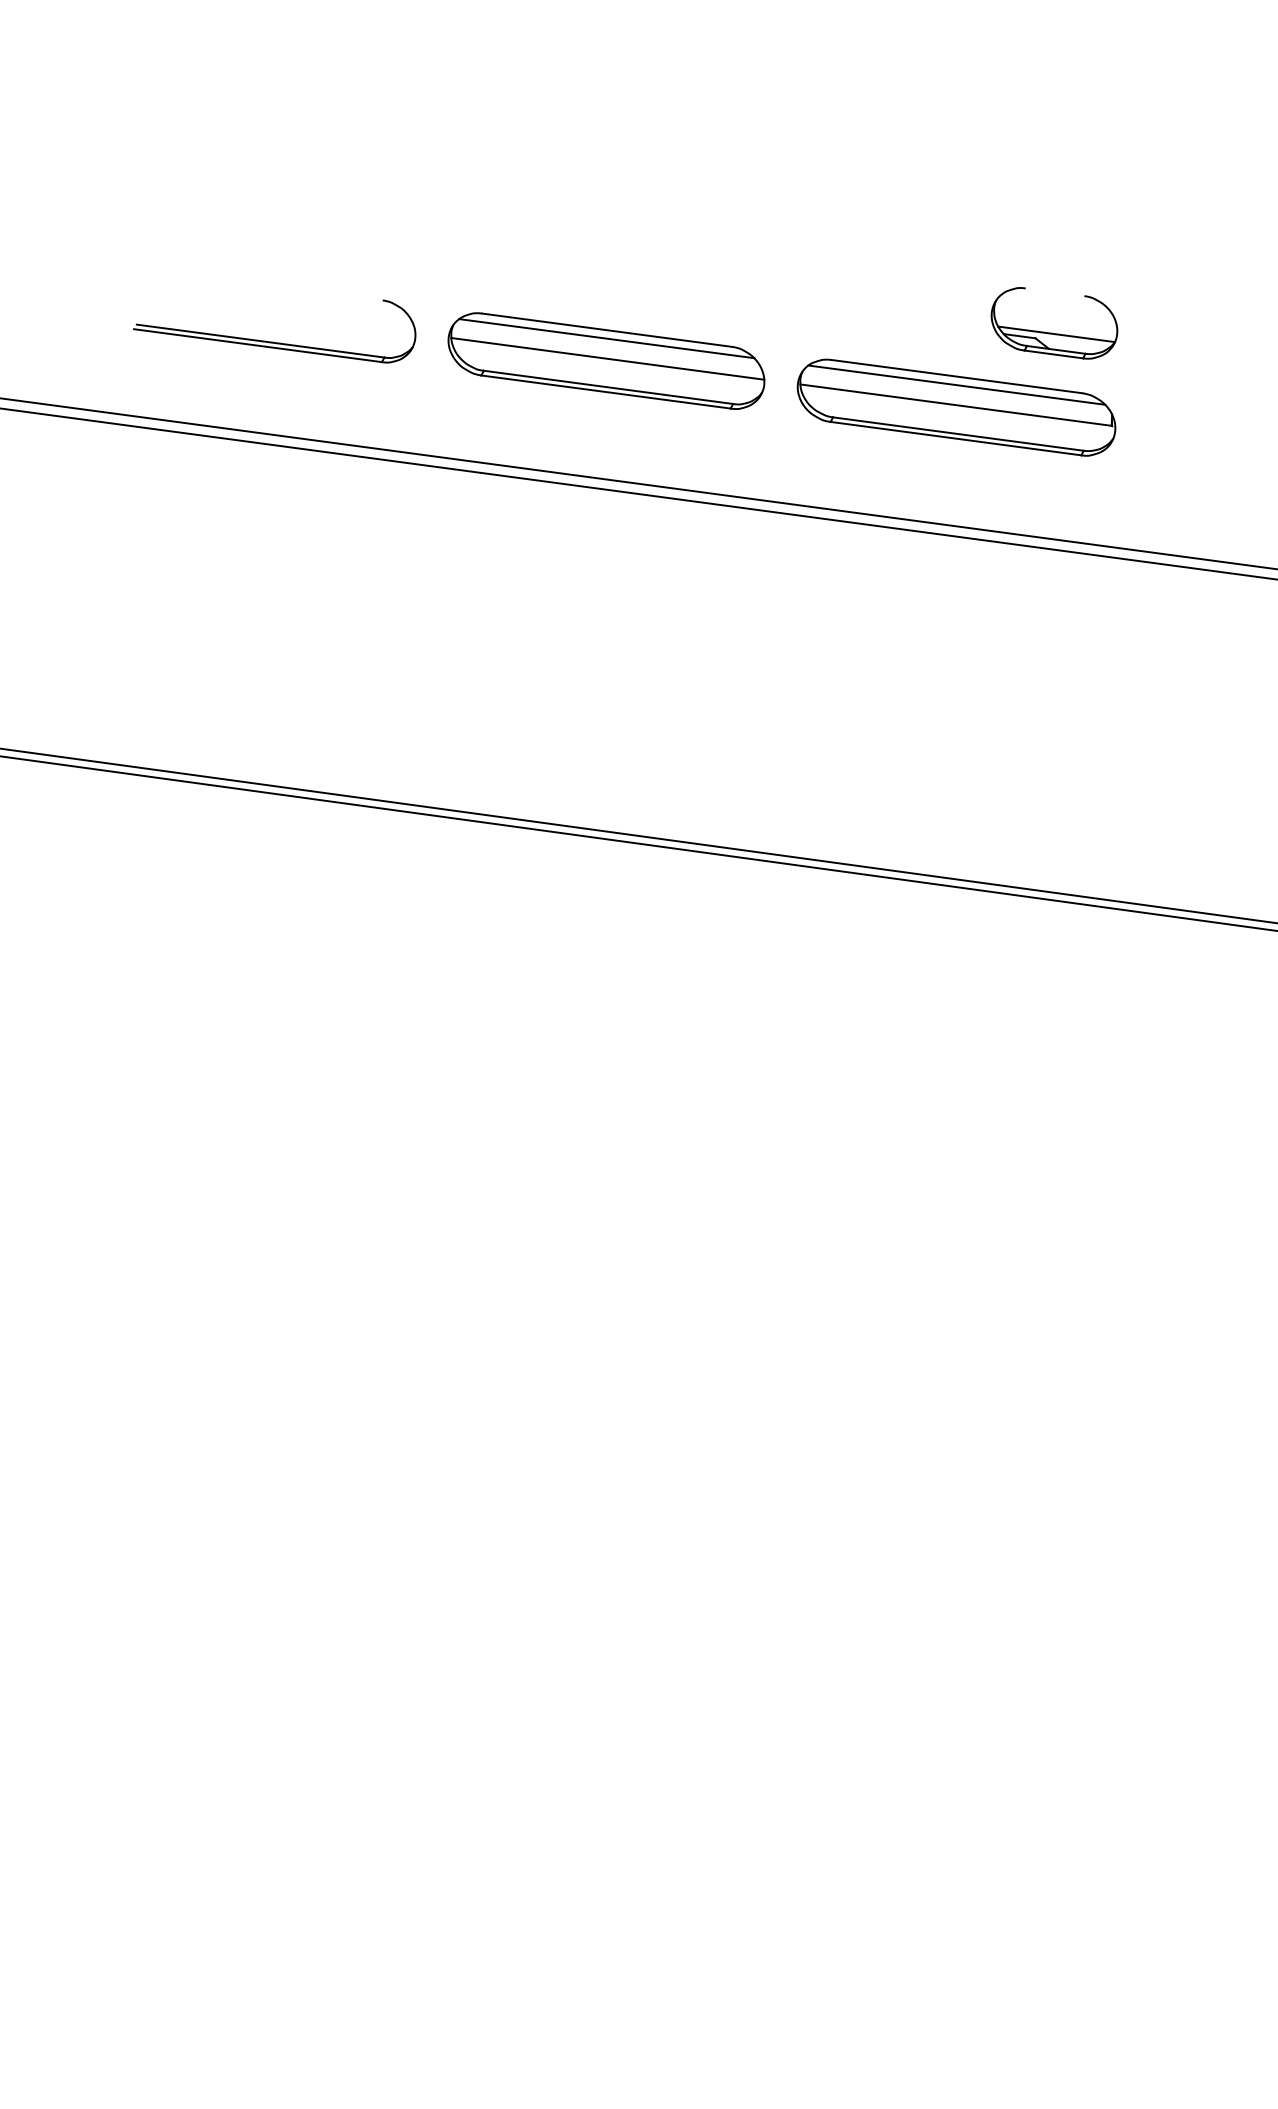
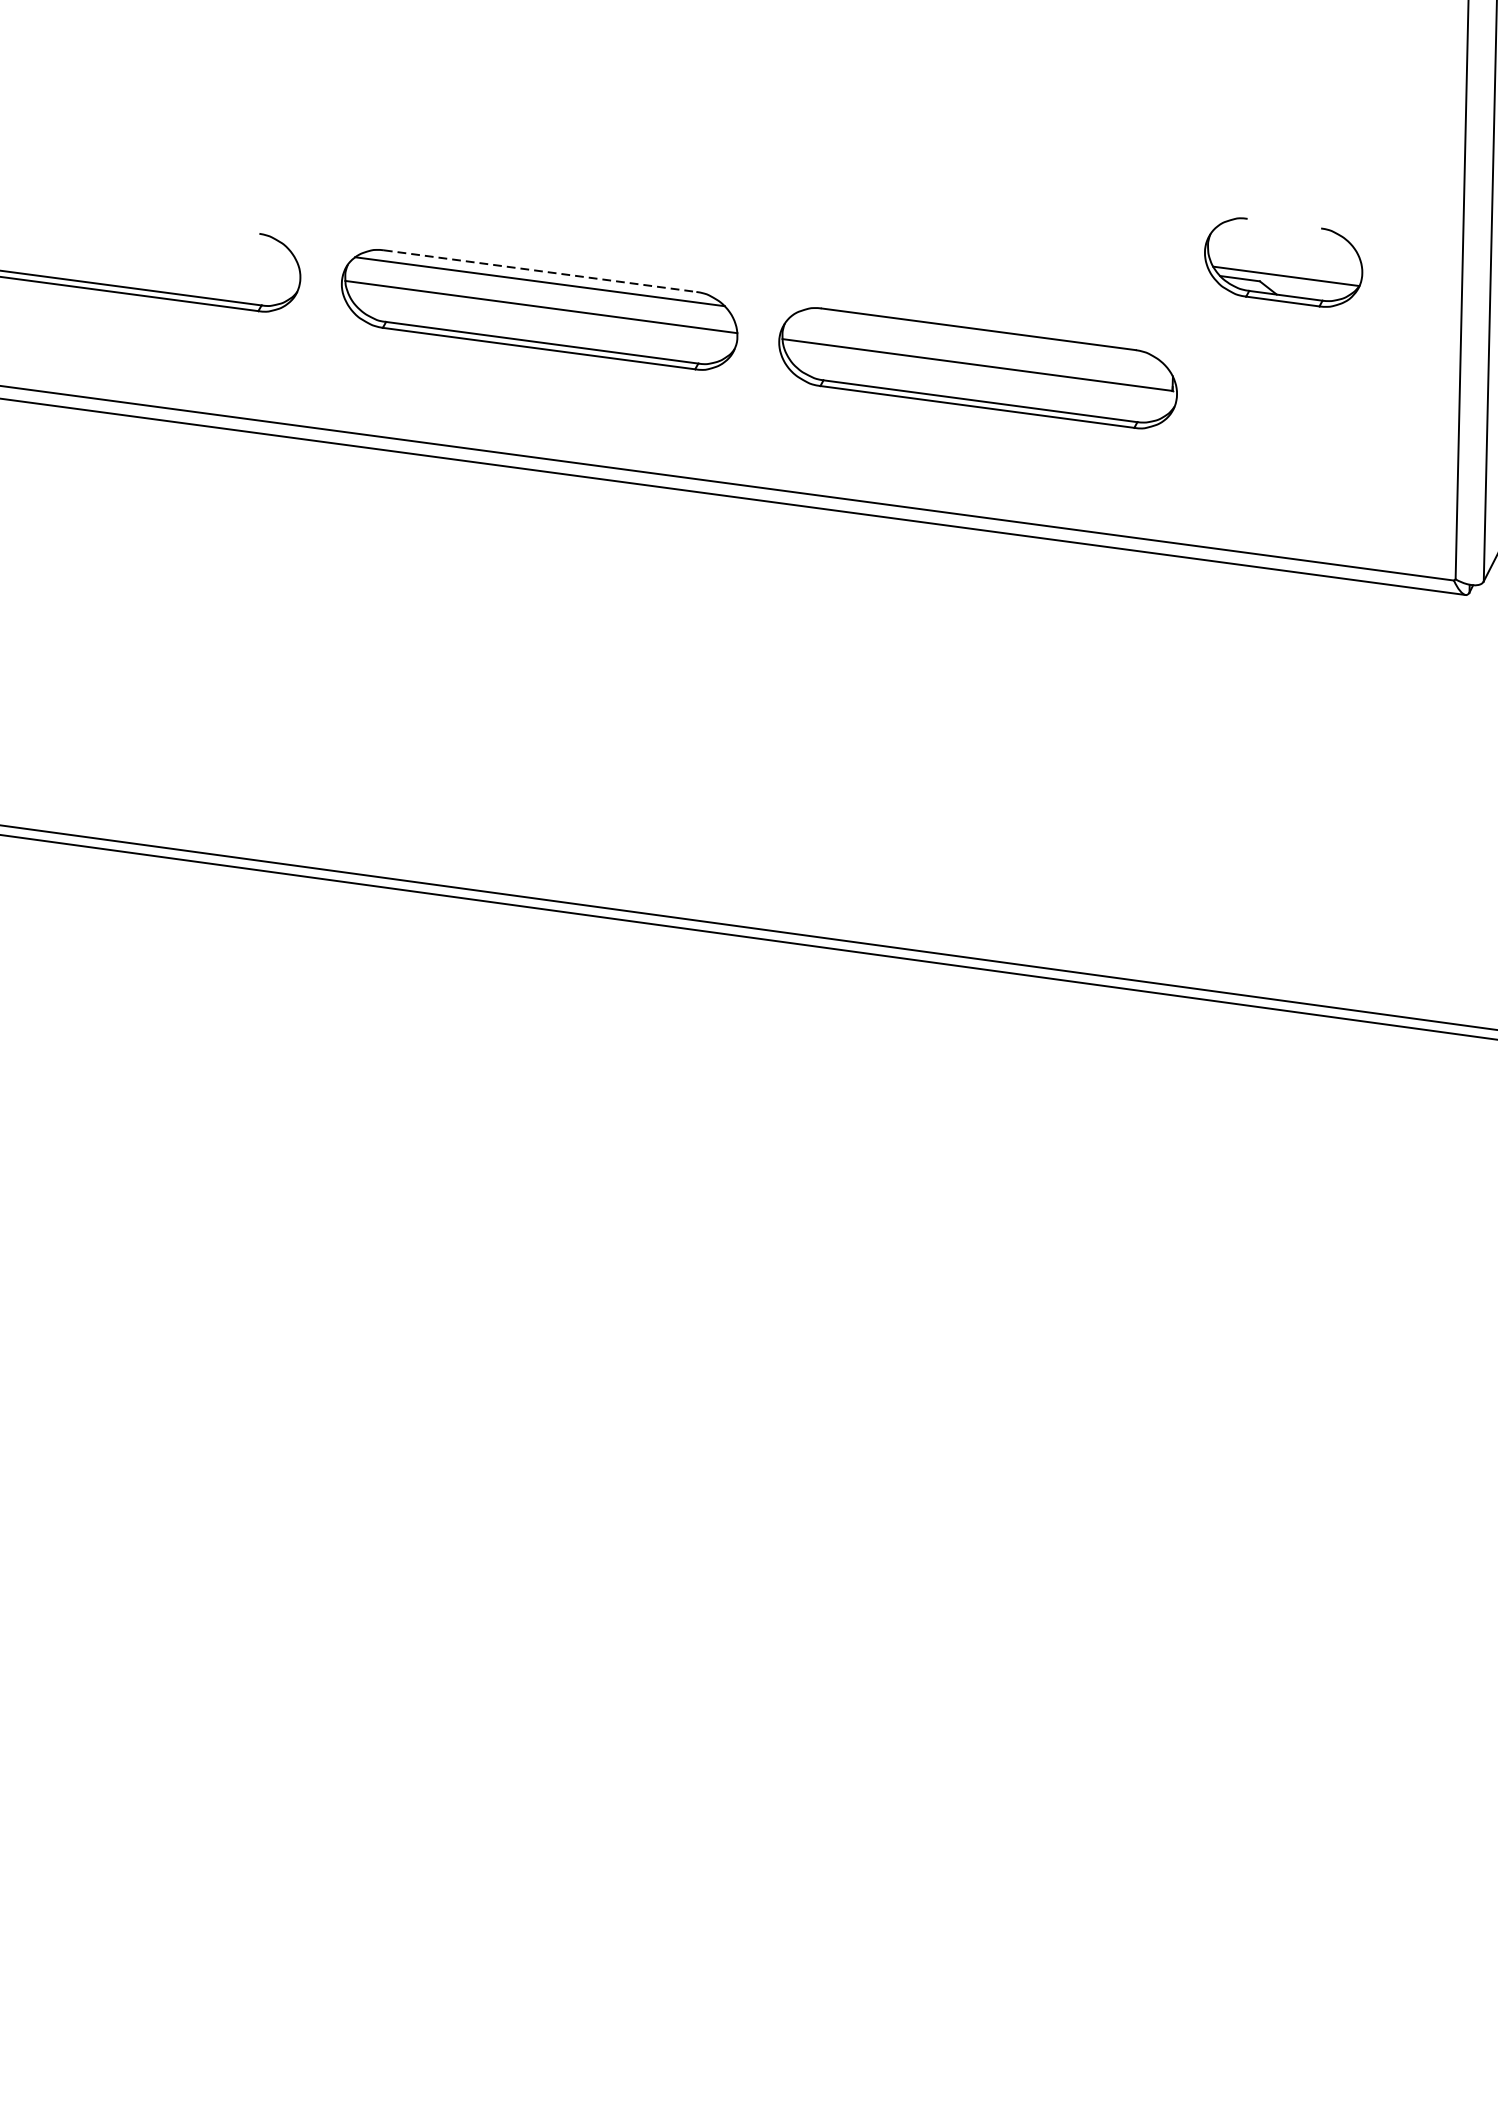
line: (606, 330) -> (539, 271), solid -> dashed
part: (1052, 332) -> (1281, 274), moved
line: (956, 384) -> (978, 339), removed

